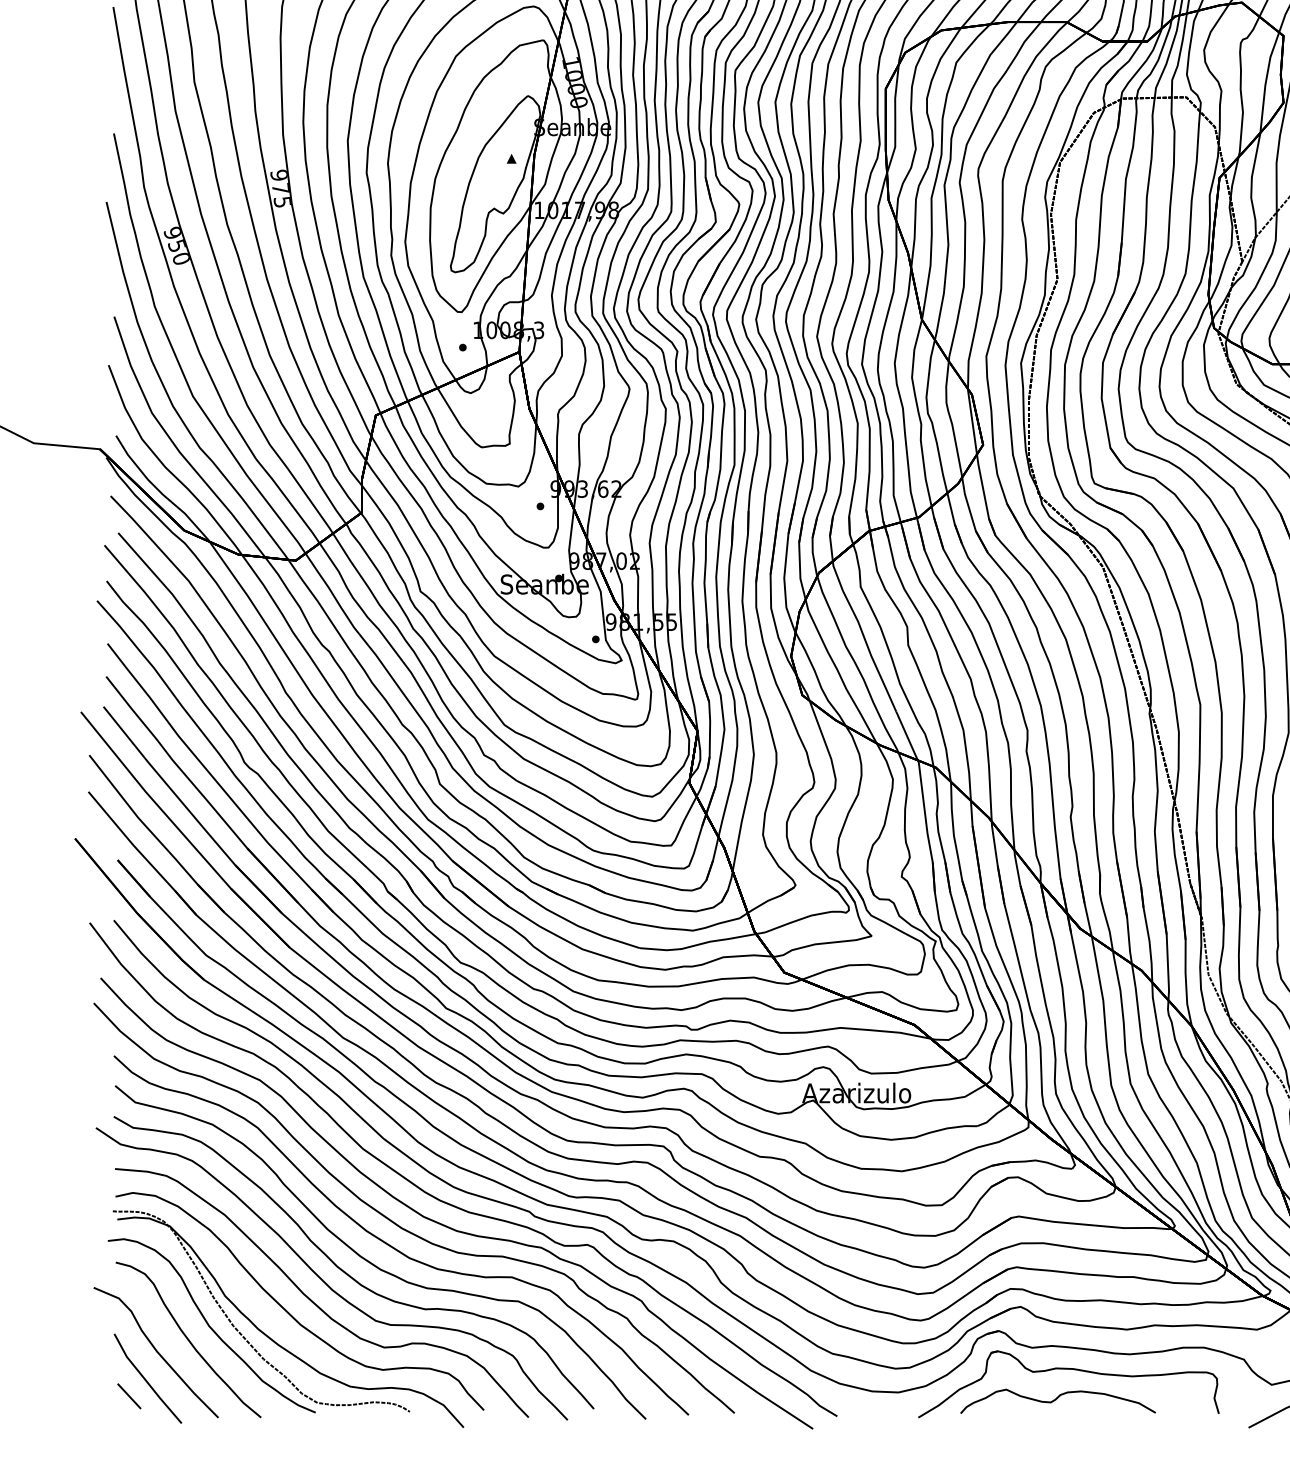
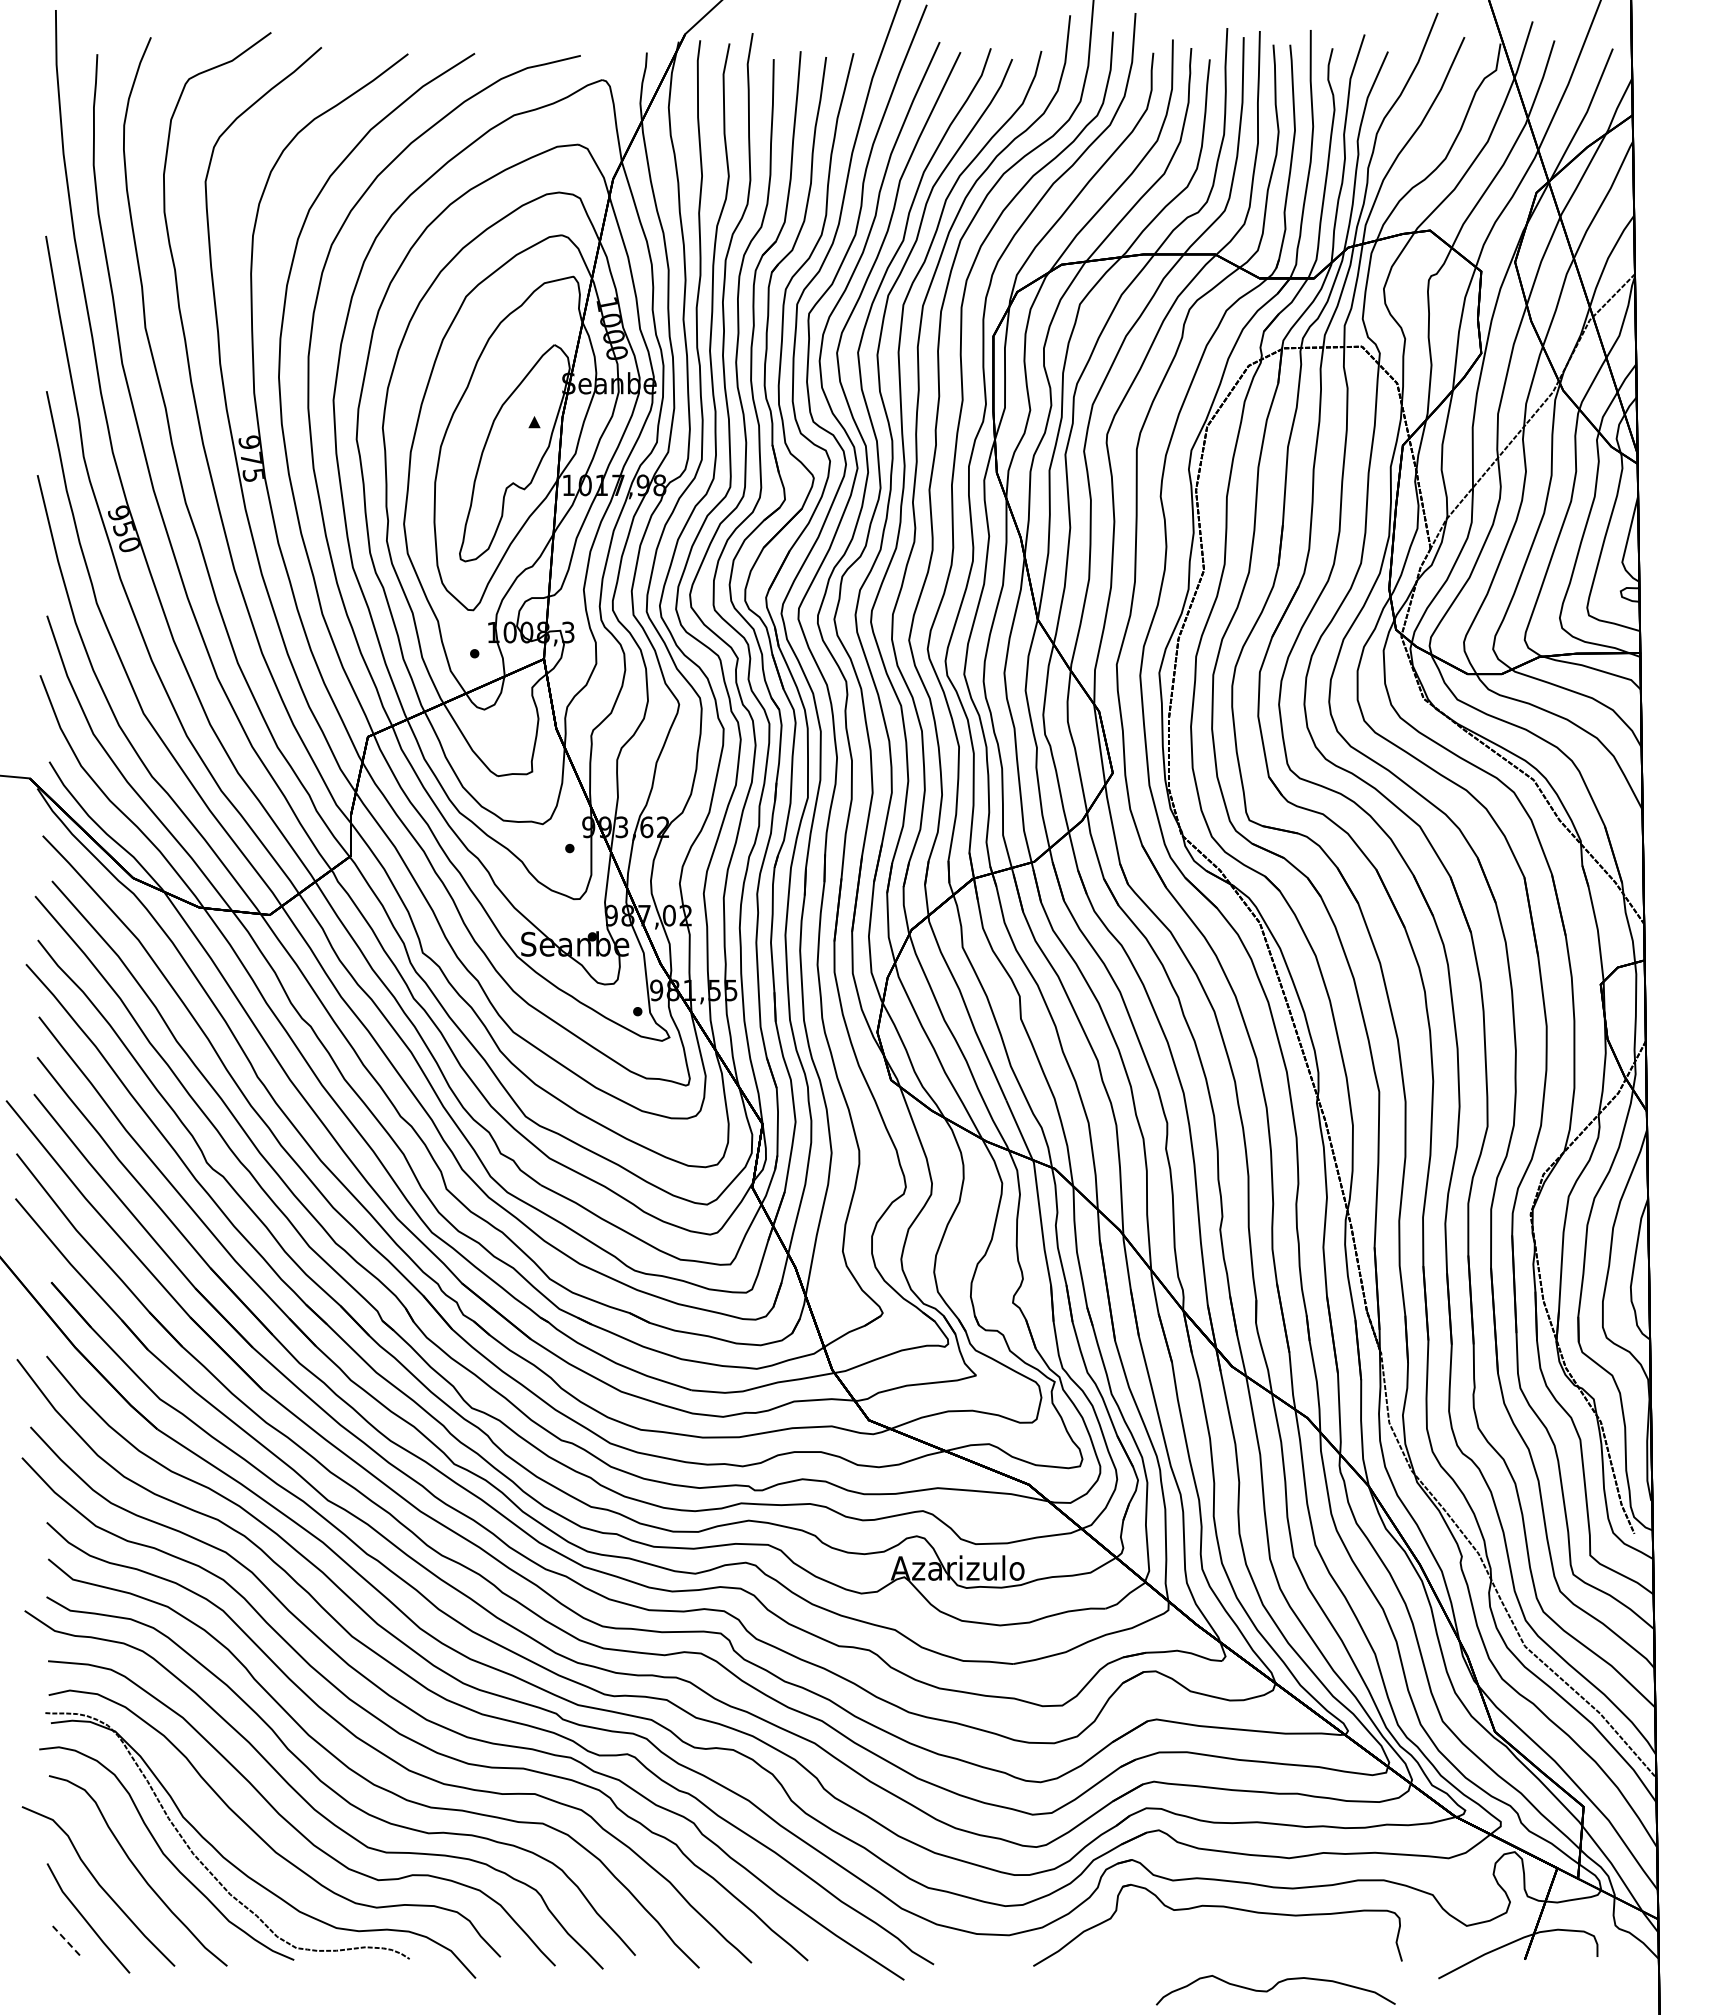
line: (129, 1395) -> (65, 1939), solid -> dashed
curve: (1056, 1399) -> (1273, 1988), moved

